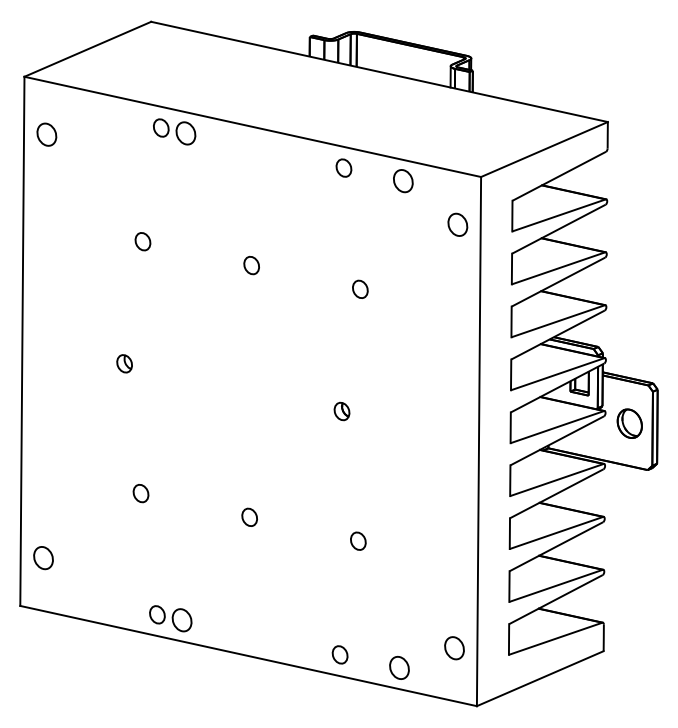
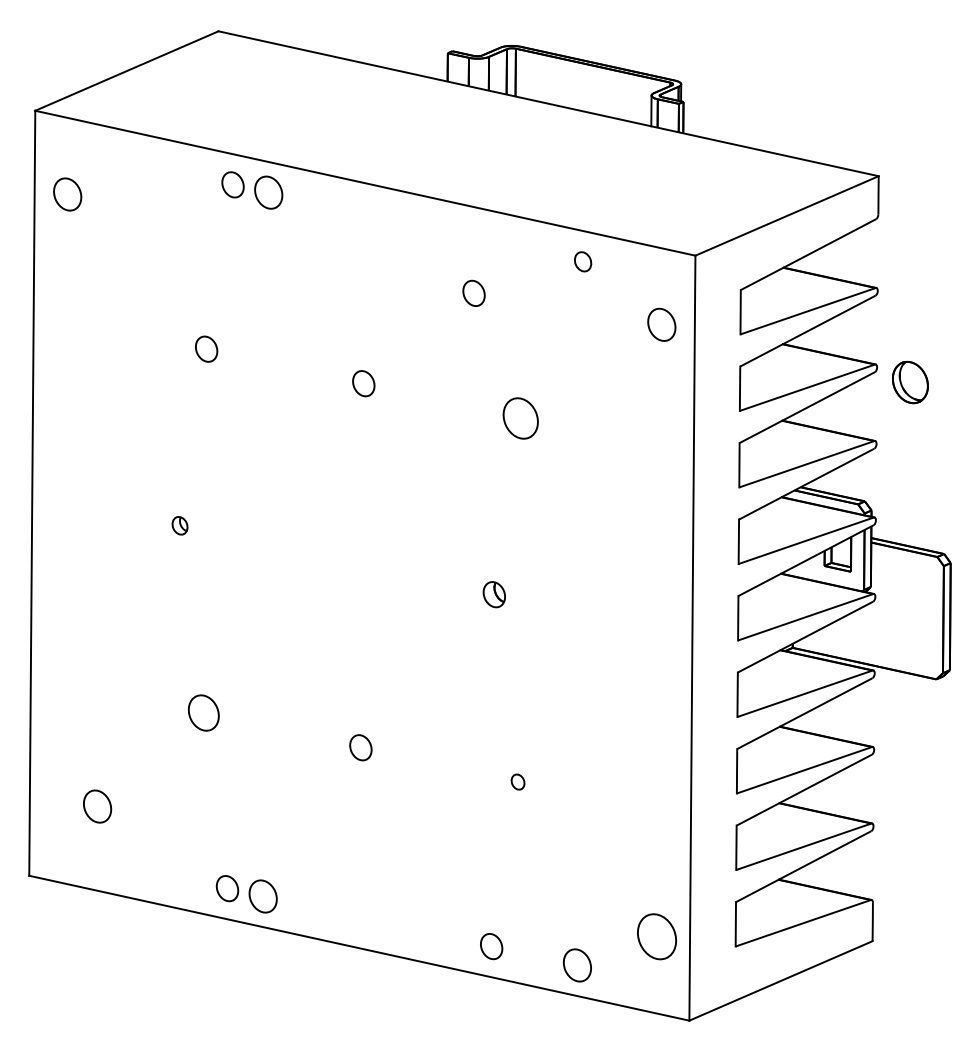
part: (343, 167) -> (473, 292), moved
part: (403, 181) -> (583, 262), size x0.6
part: (360, 288) -> (521, 416), size x1.6
part: (124, 363) -> (179, 525), size x0.7
part: (629, 423) -> (909, 382), moved
part: (140, 493) -> (203, 713), size x1.4
part: (358, 540) -> (518, 781), size x0.6
part: (43, 558) -> (97, 807), moved
part: (454, 648) -> (656, 937), size x1.4

